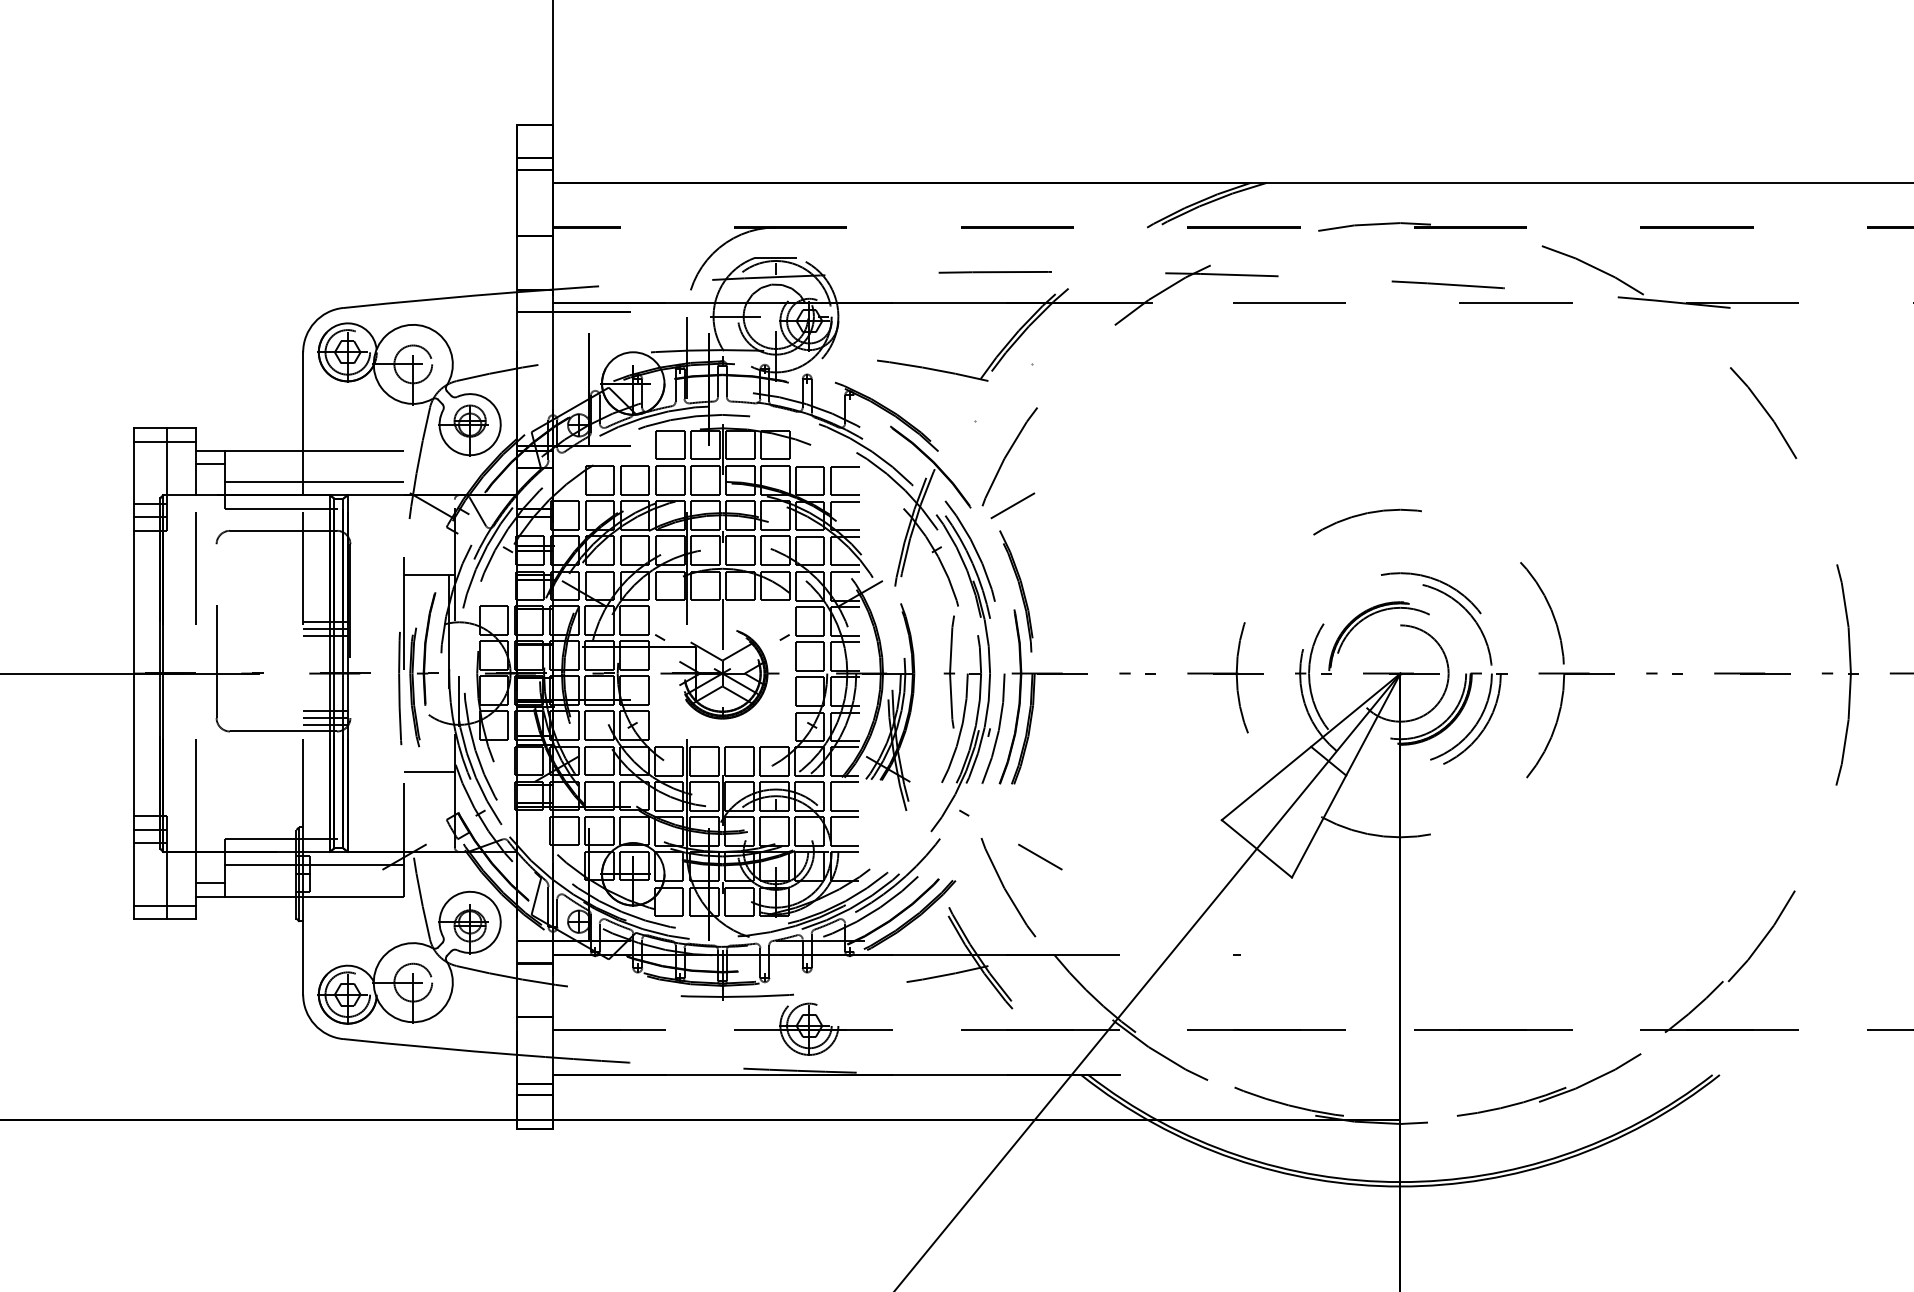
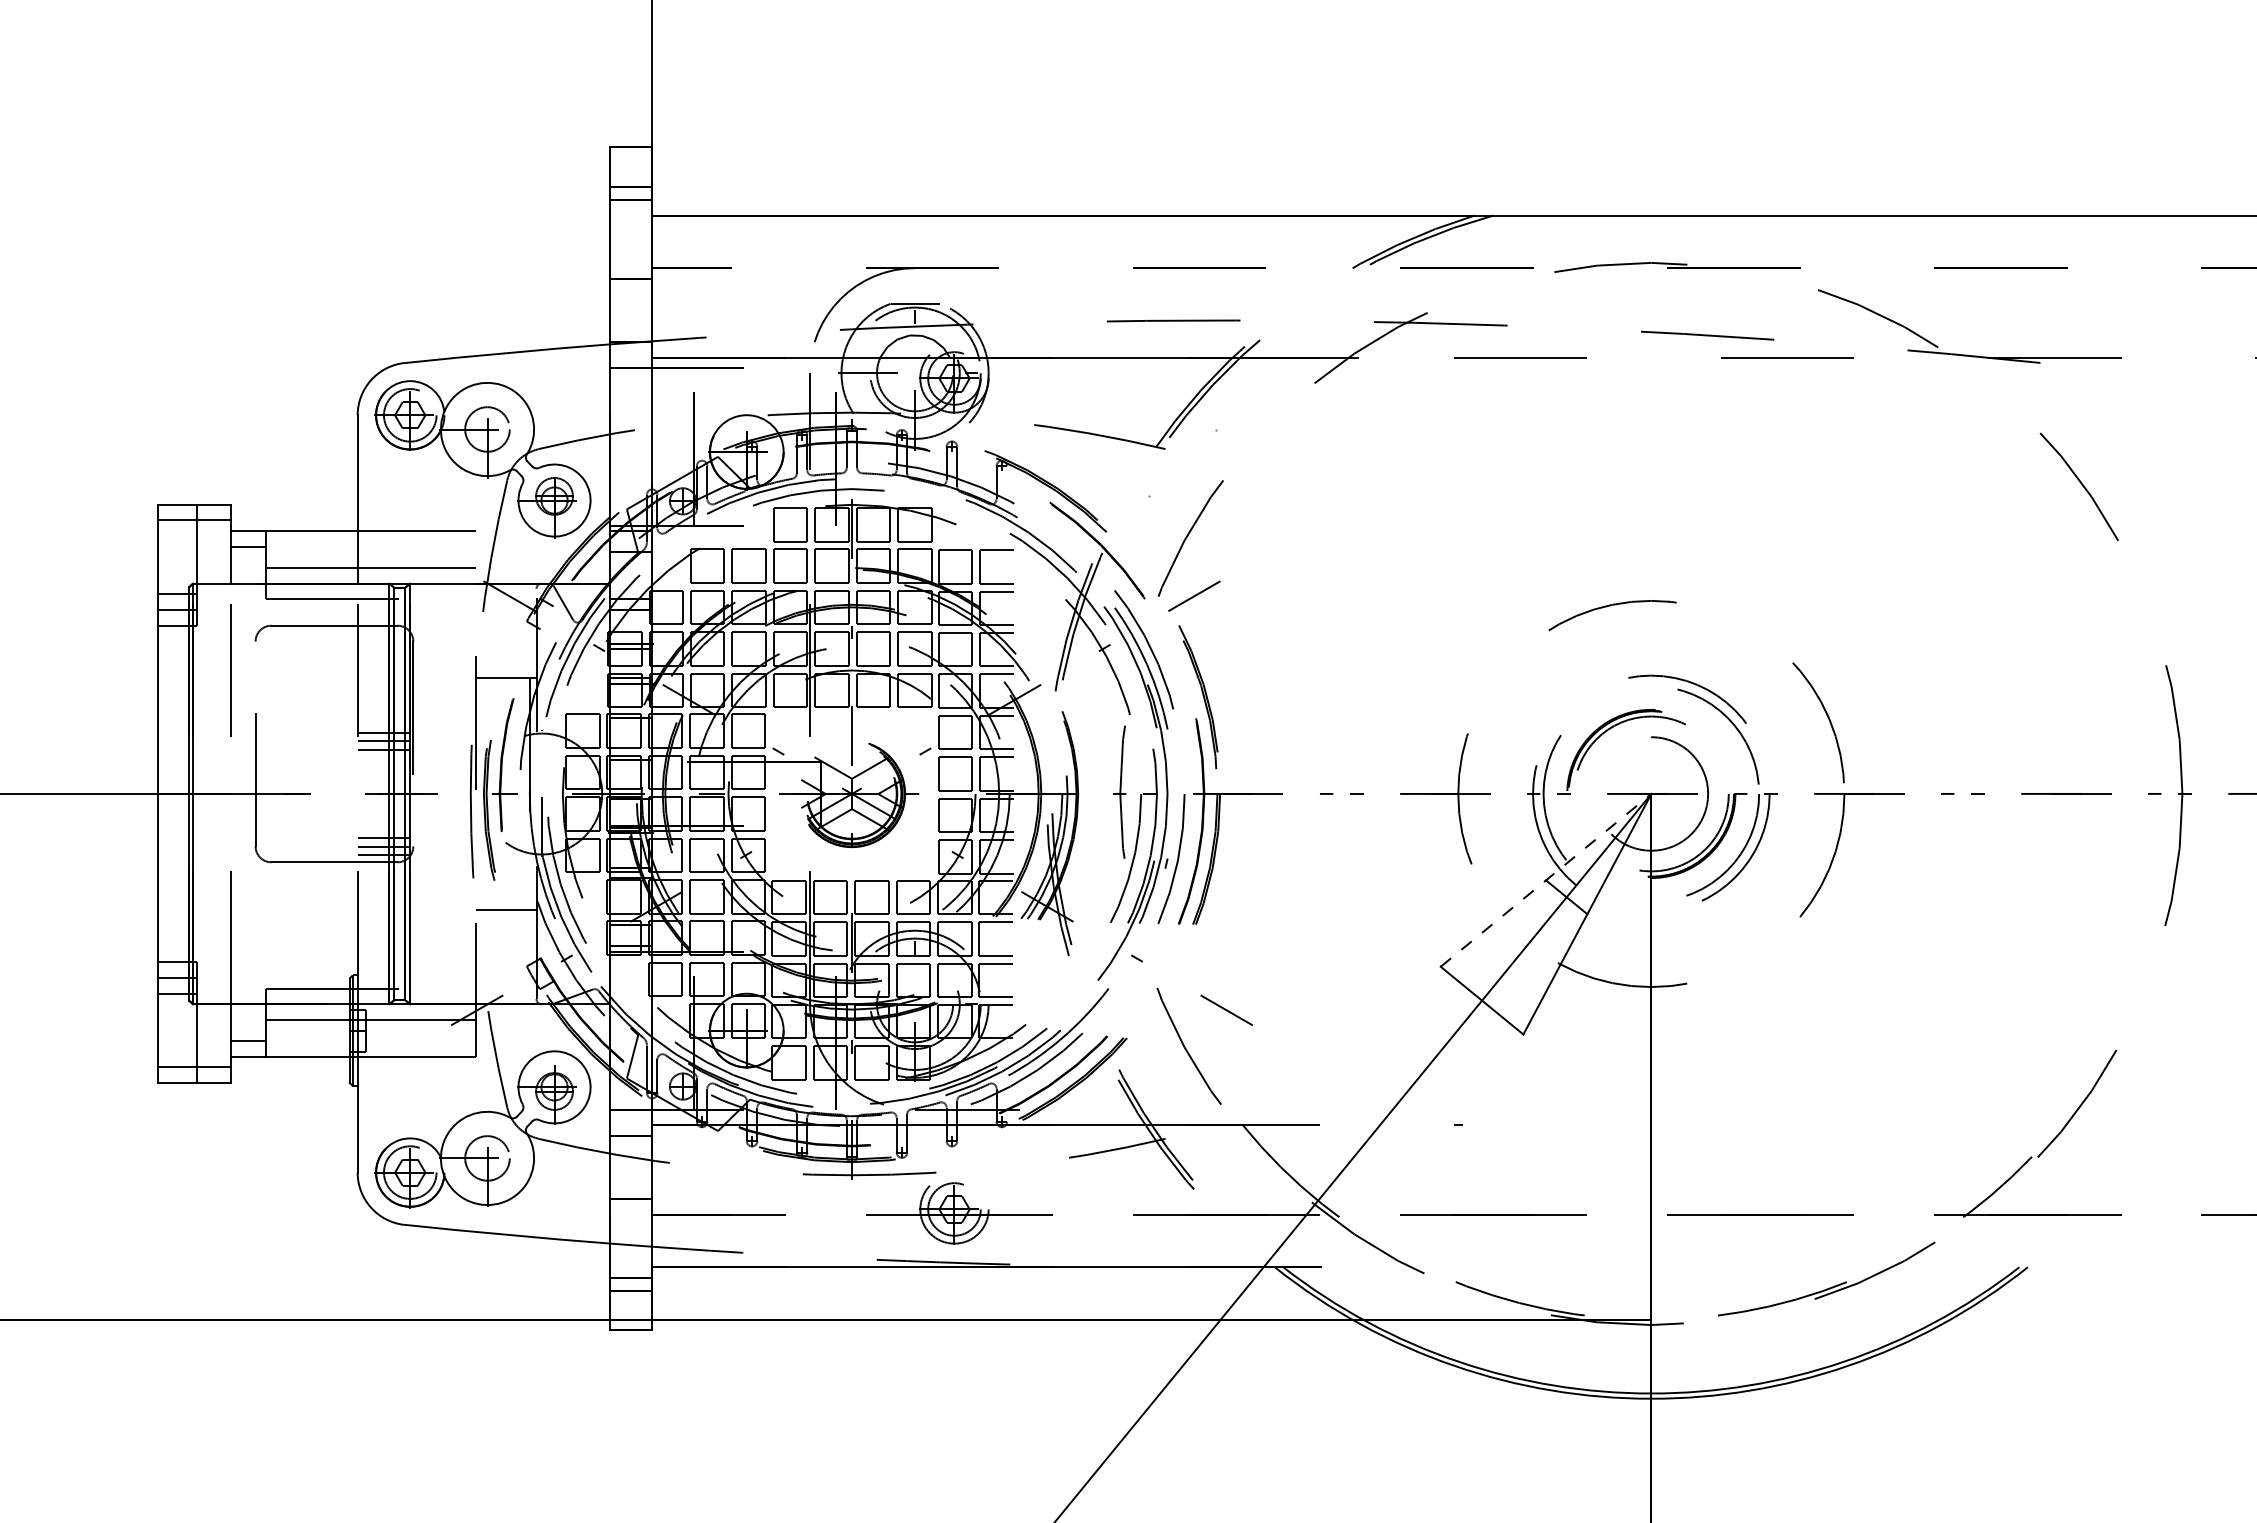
line: (1311, 746) -> (1546, 880), solid -> dashed

